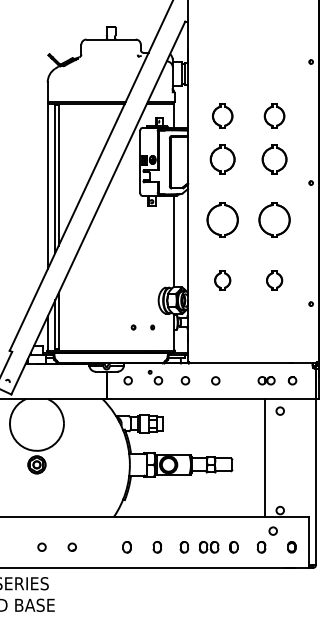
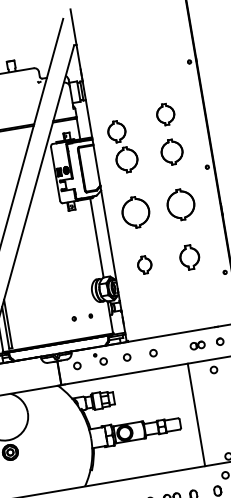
part: (222, 115) -> (116, 131), moved
part: (274, 280) -> (189, 257), size x1.4
line: (265, 458) -> (196, 415), moved

